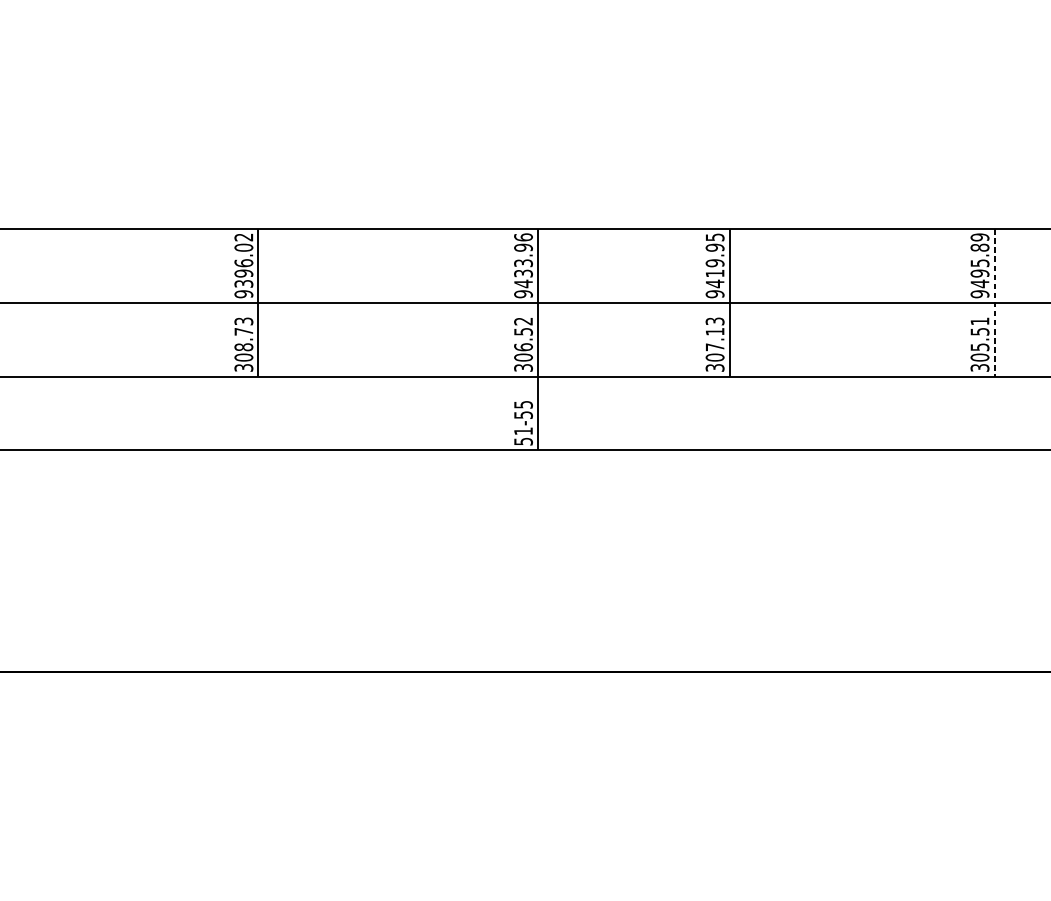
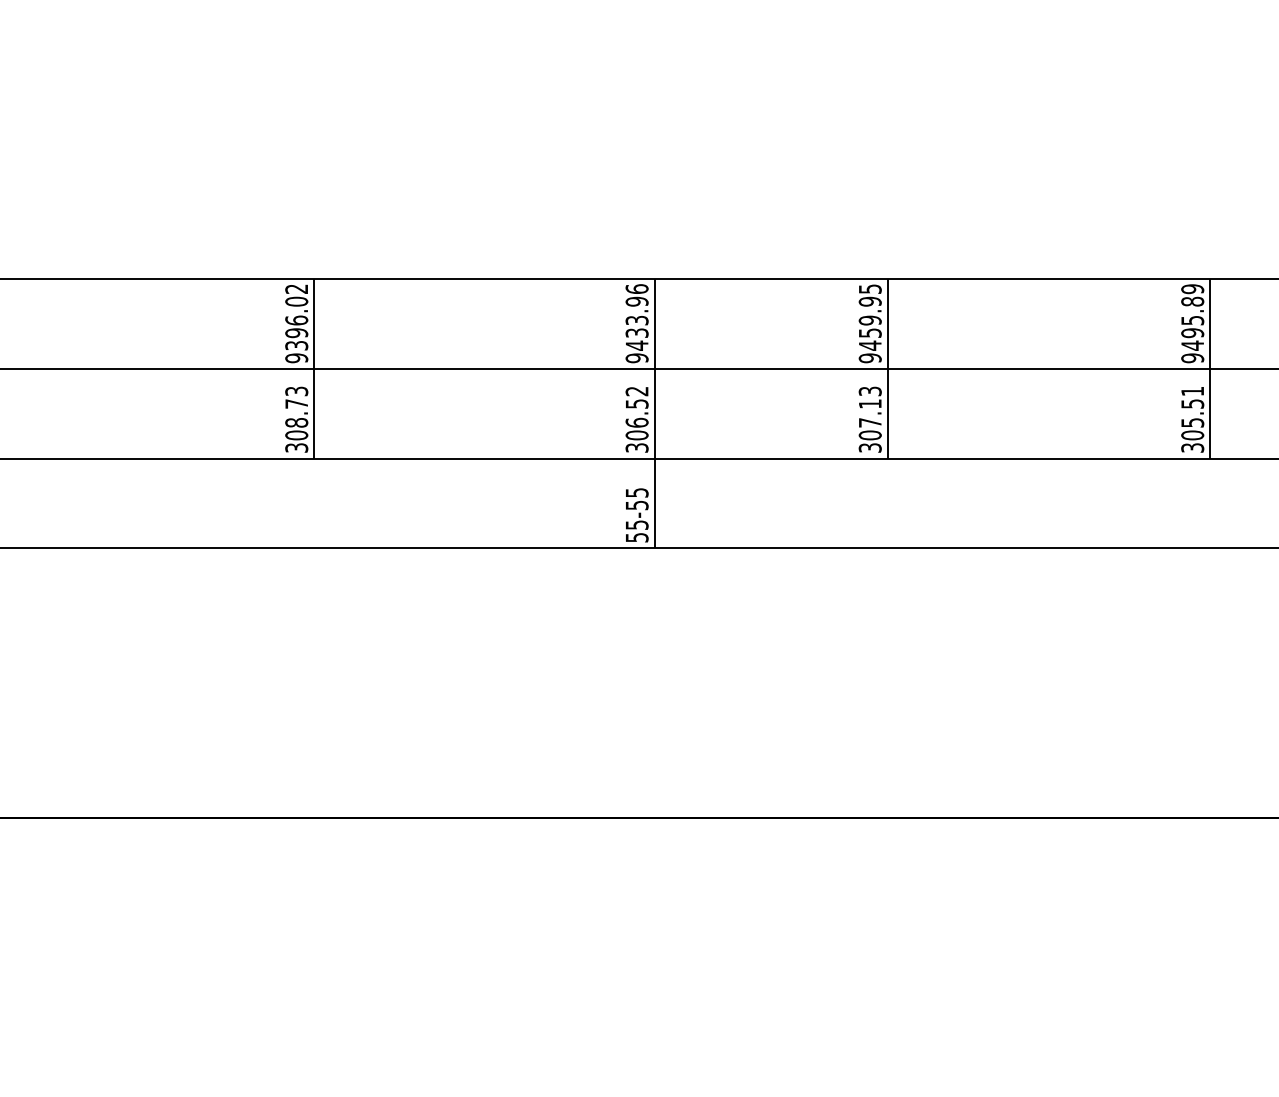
text: (715, 273) -> (870, 332), 9419.95 -> 9459.95
line: (994, 303) -> (1210, 369), dashed -> solid
text: (523, 430) -> (637, 524), 51-55 -> 55-55

